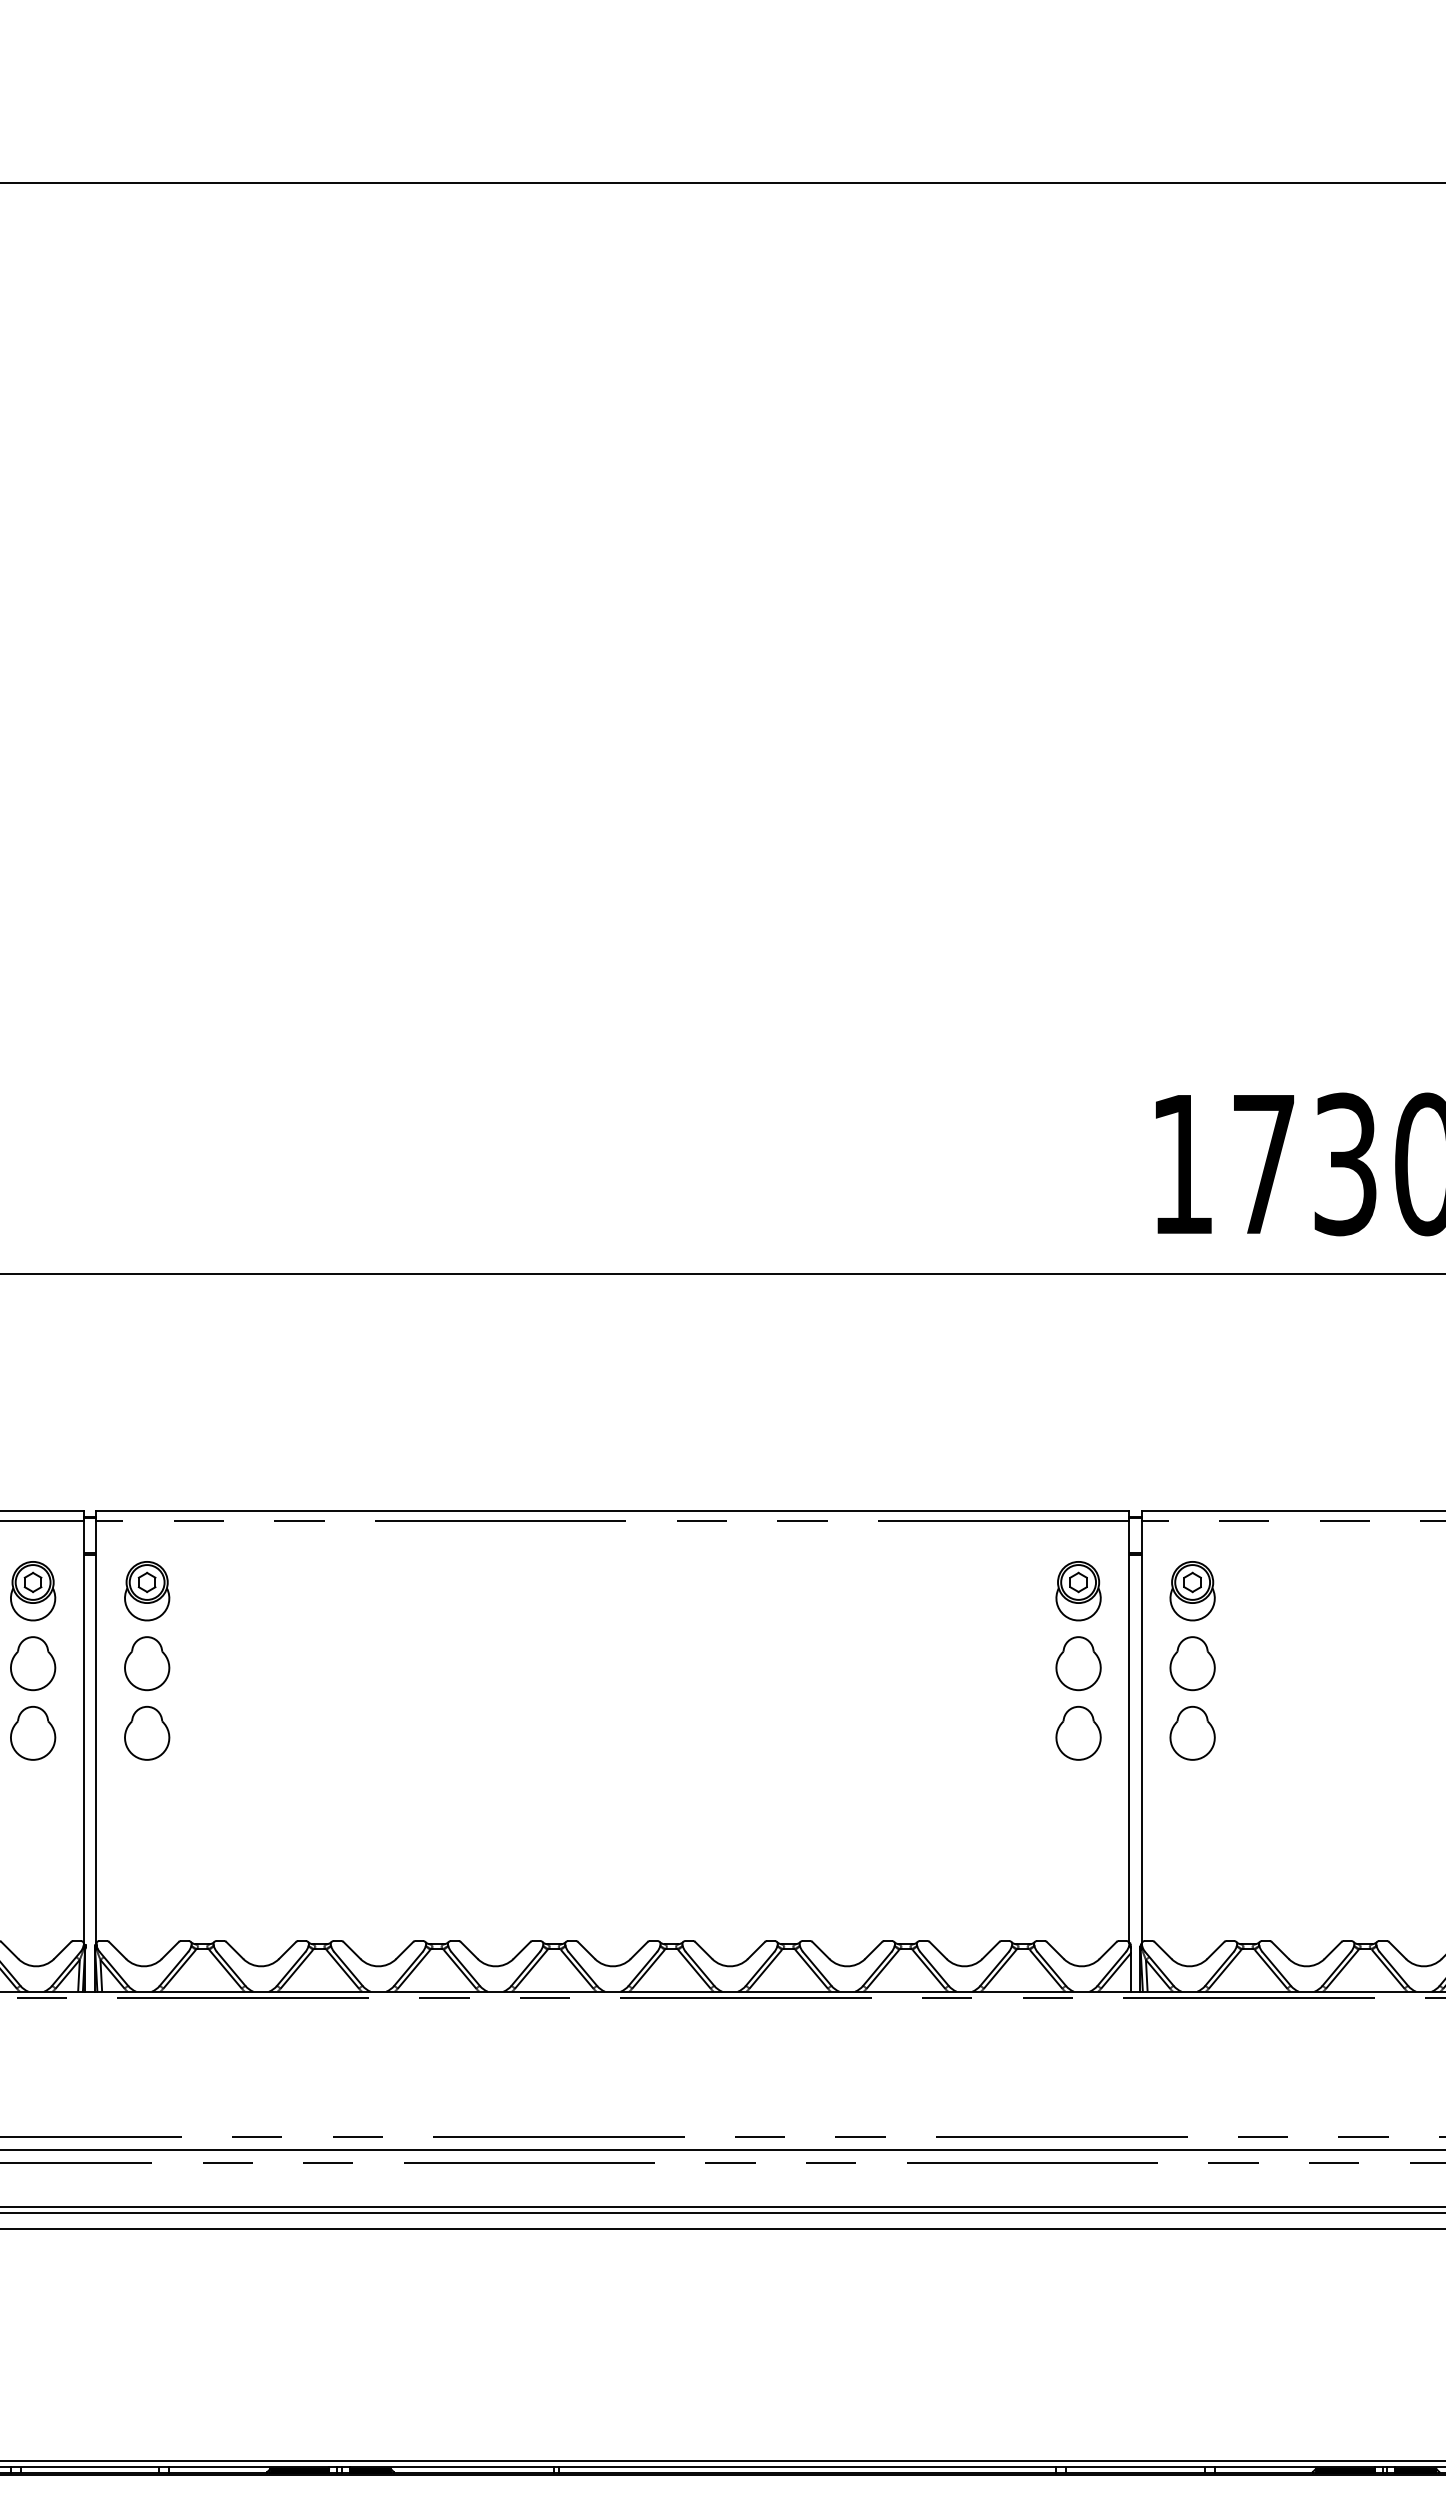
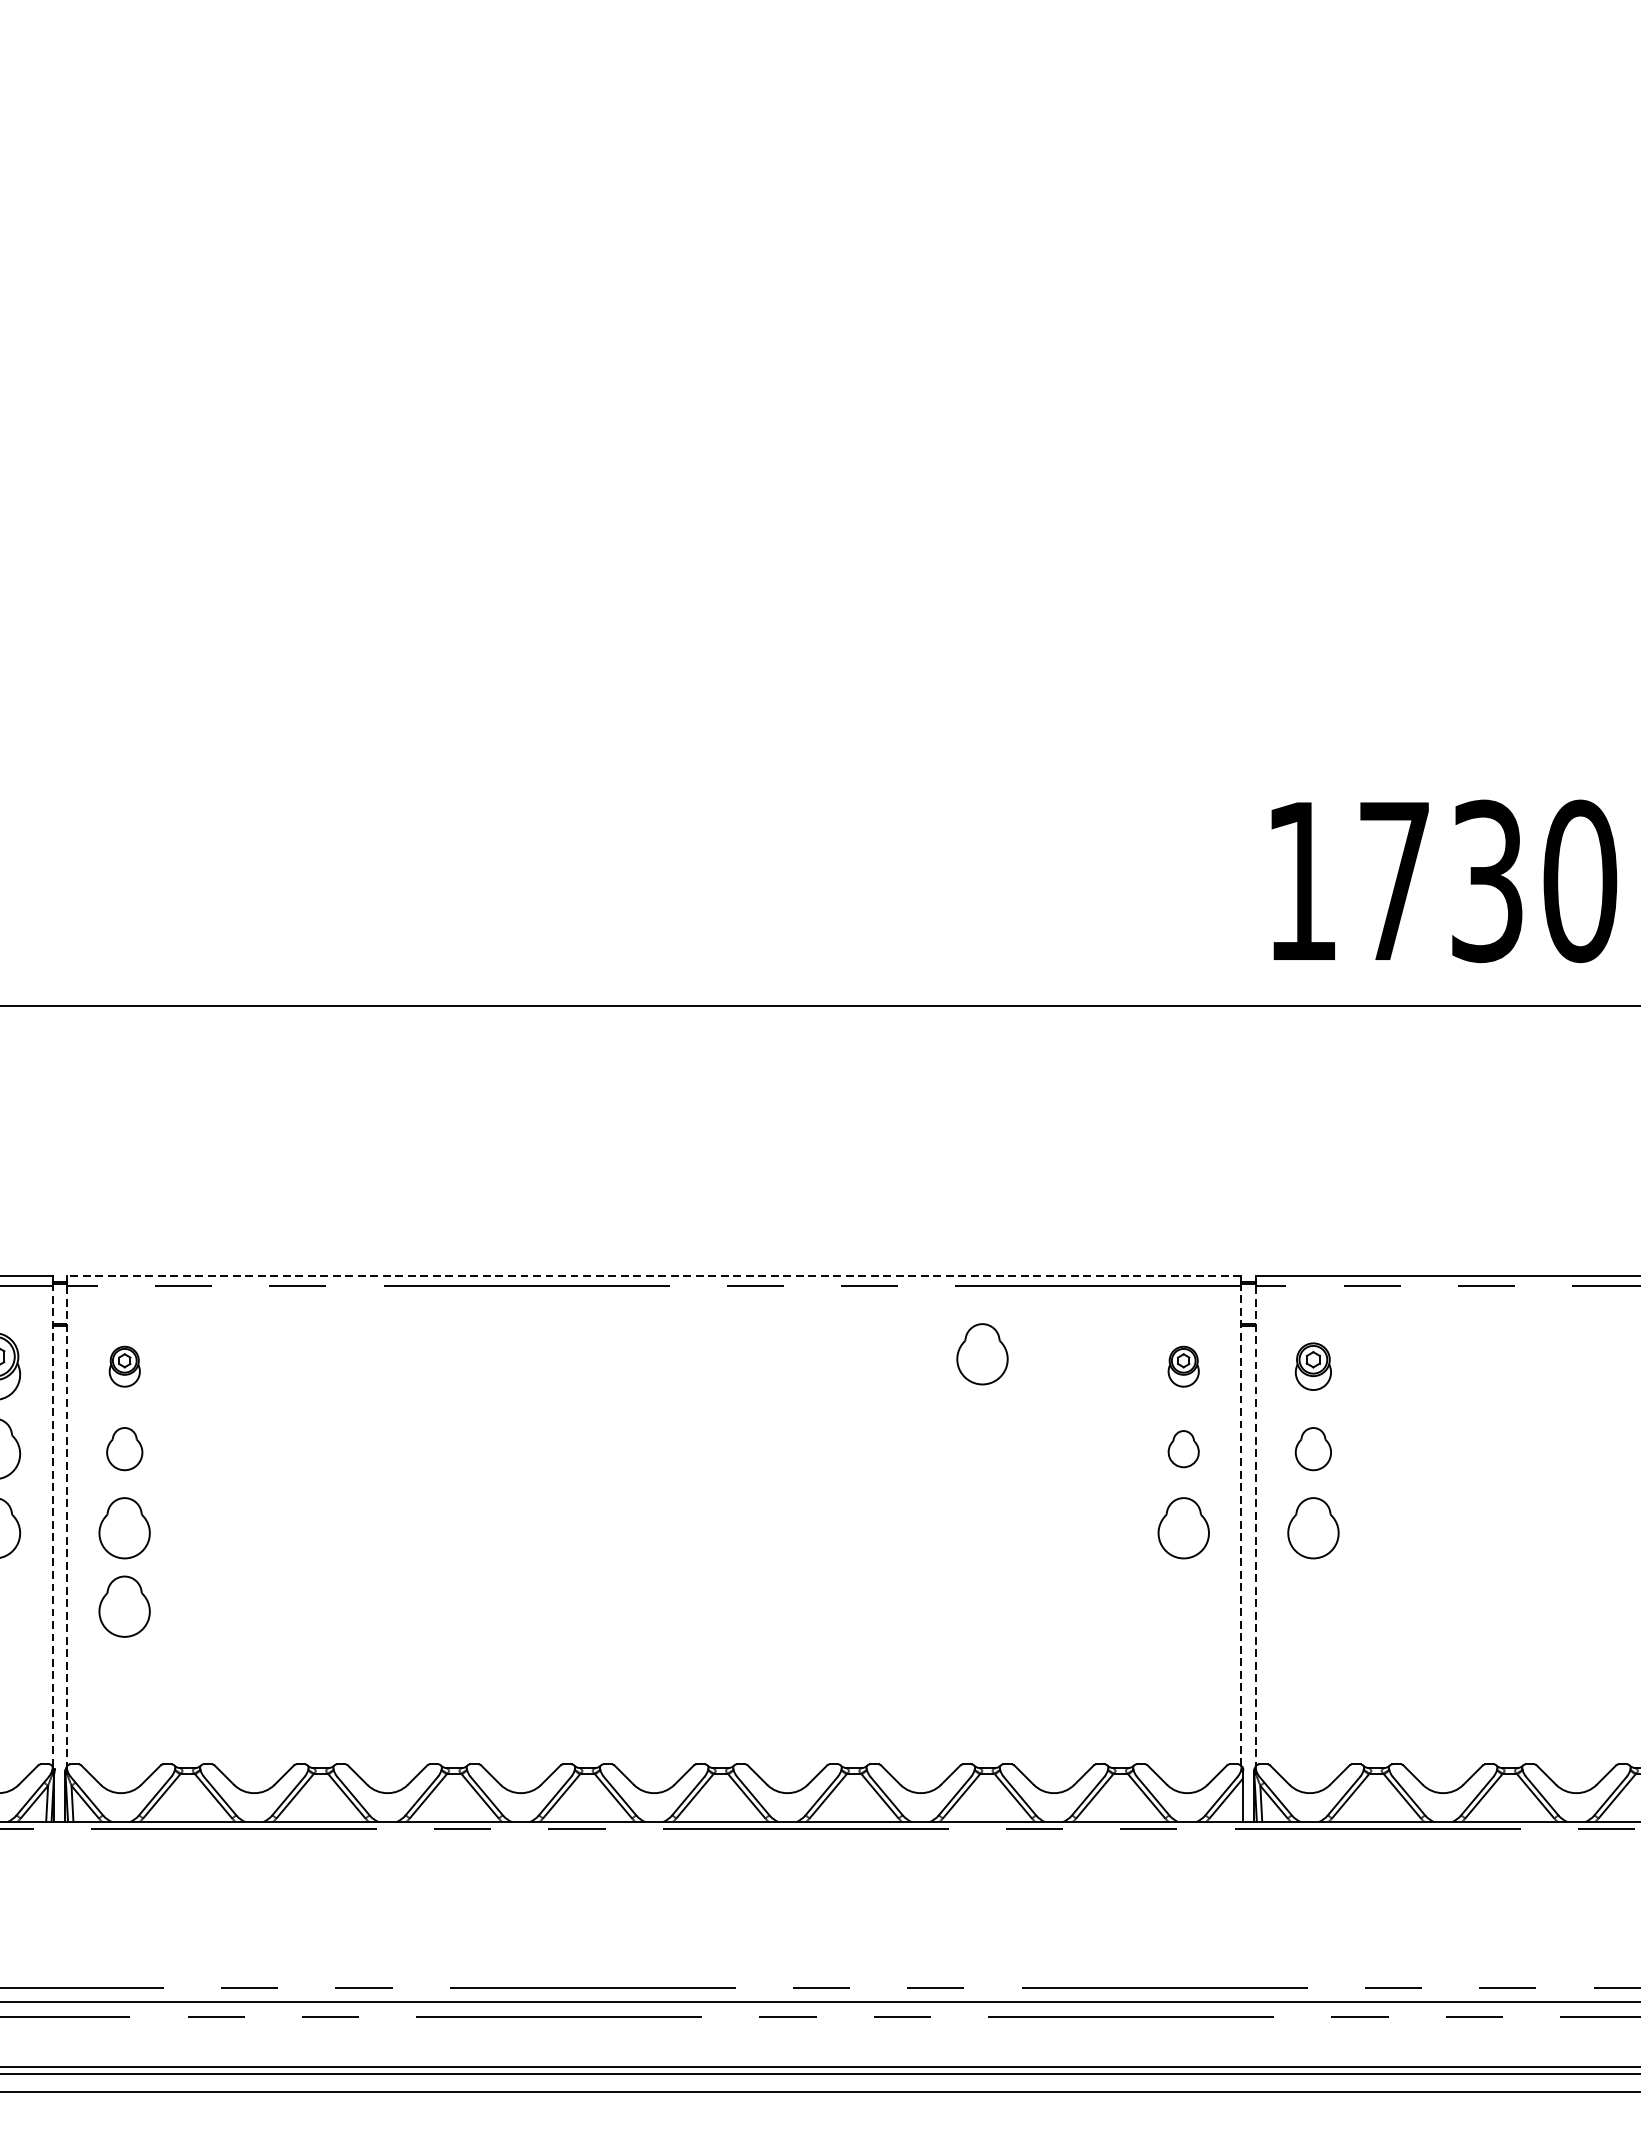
line: (612, 1511) -> (653, 1275), solid -> dashed
part: (901, 1579) -> (982, 1353), added
part: (147, 1591) -> (125, 1366), size x0.6
part: (1078, 1591) -> (1183, 1366), size x0.6
part: (1192, 1591) -> (1313, 1366), size x0.7
part: (147, 1663) -> (125, 1448), size x0.7
part: (1078, 1663) -> (1183, 1448), size x0.6
part: (1192, 1663) -> (1313, 1448), size x0.7
line: (83, 1731) -> (52, 1526), solid -> dashed
line: (1129, 1731) -> (1241, 1526), solid -> dashed
line: (96, 1732) -> (67, 1527), solid -> dashed
line: (1141, 1732) -> (1255, 1527), solid -> dashed
part: (147, 1801) -> (125, 1605), added

